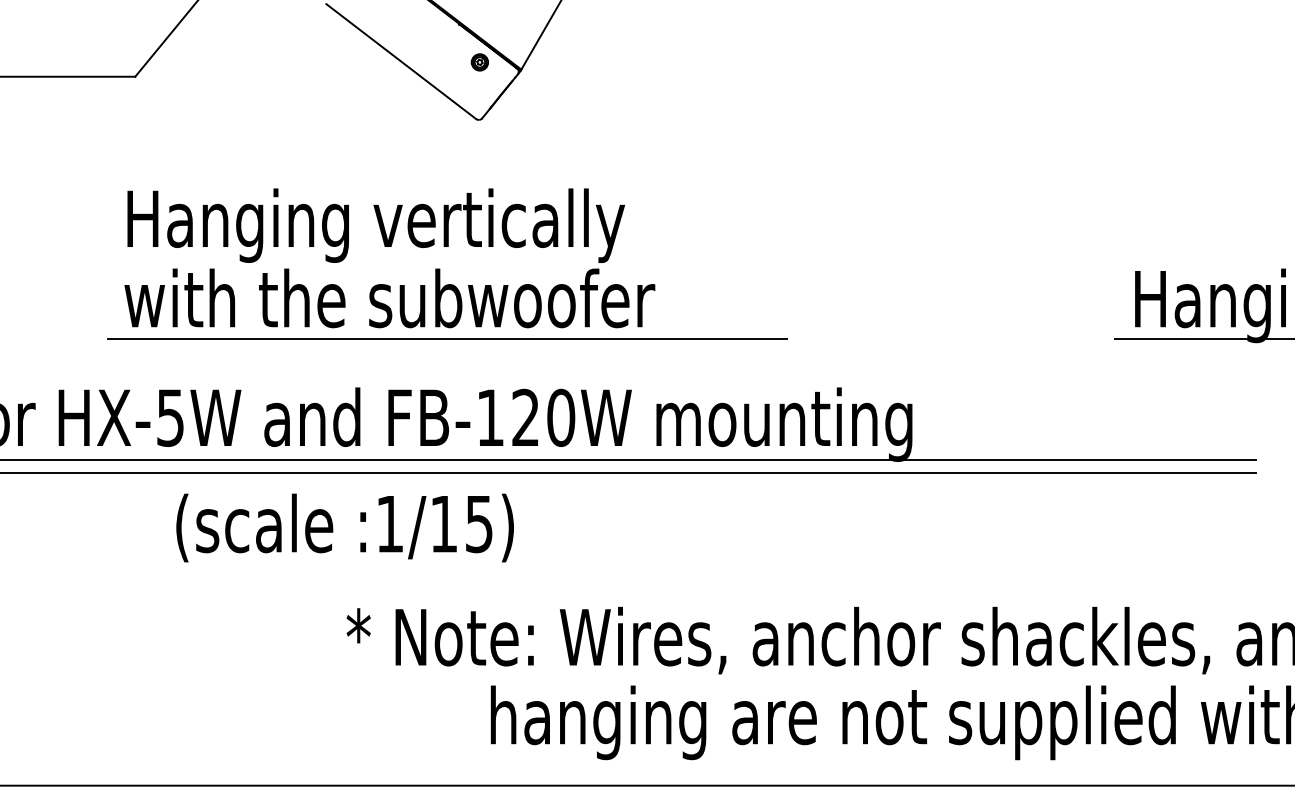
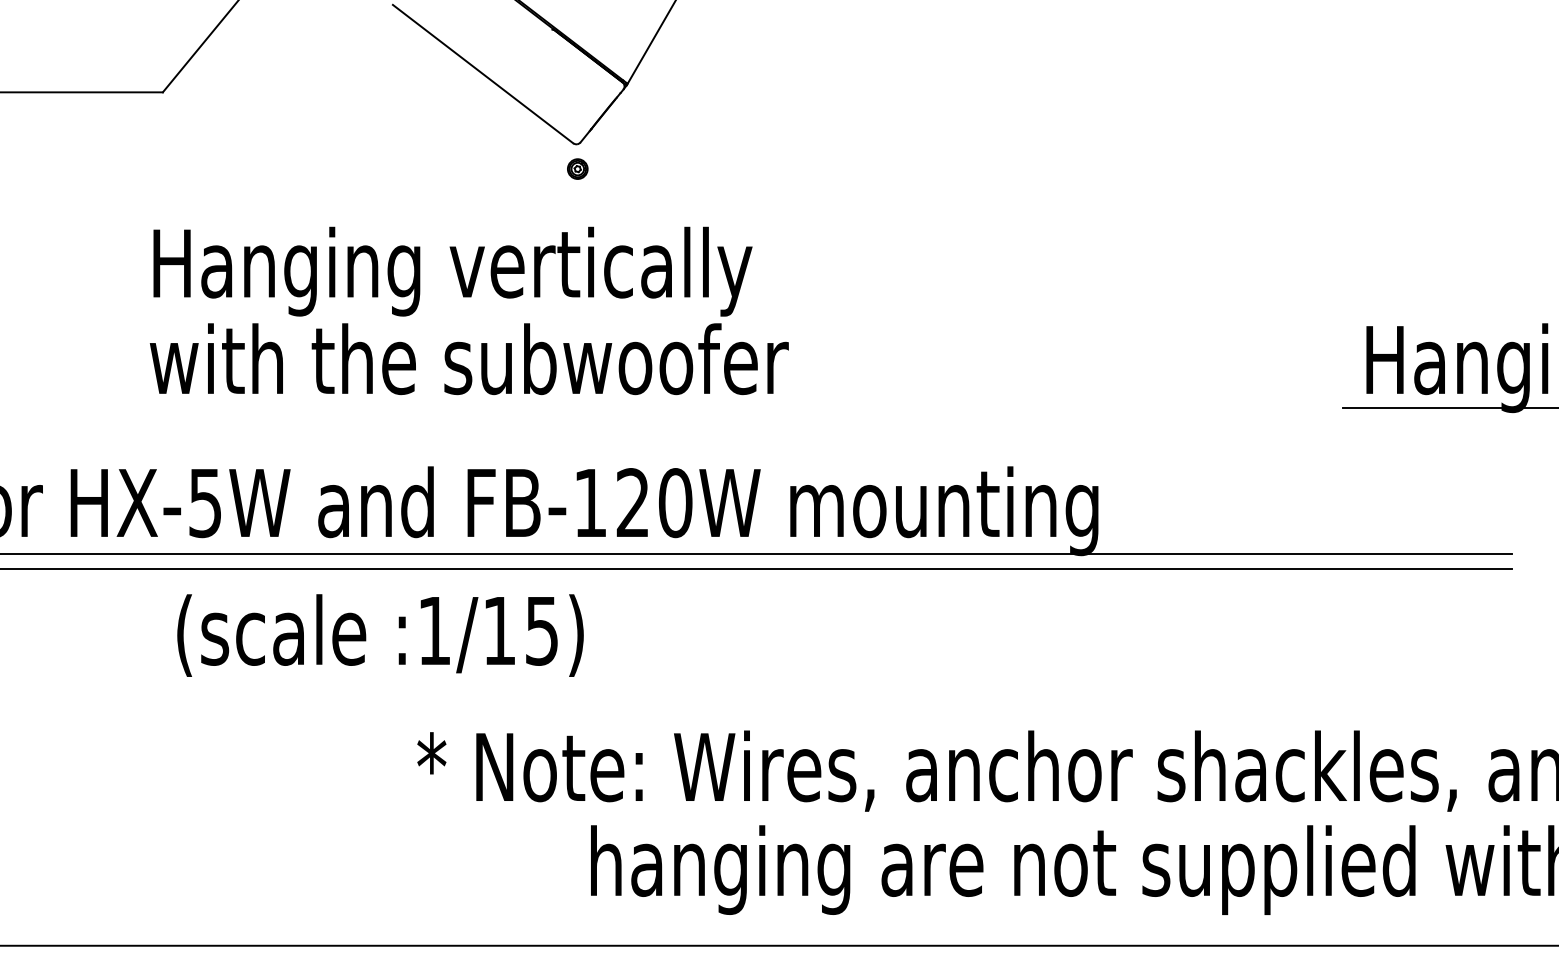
part: (479, 61) -> (577, 168), moved
line: (447, 339) -> (538, 408), removed
text: (345, 527) -> (380, 635), moved

